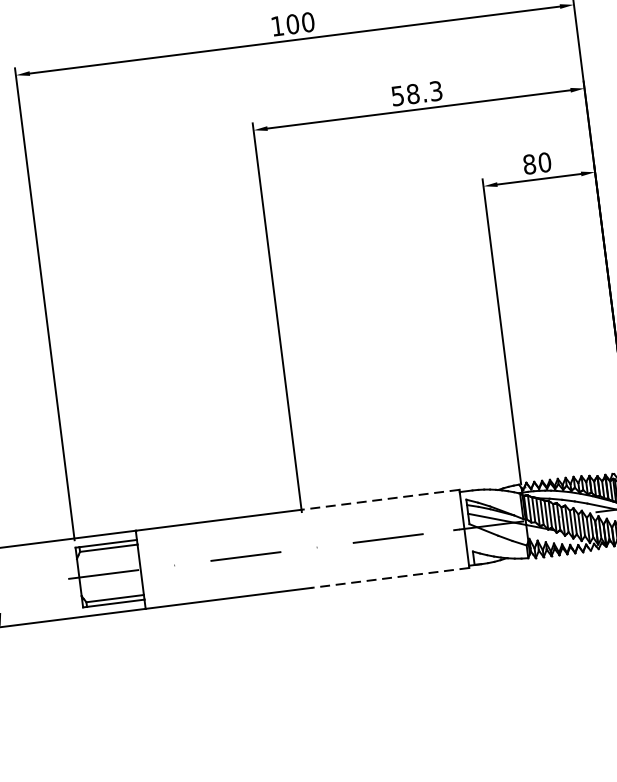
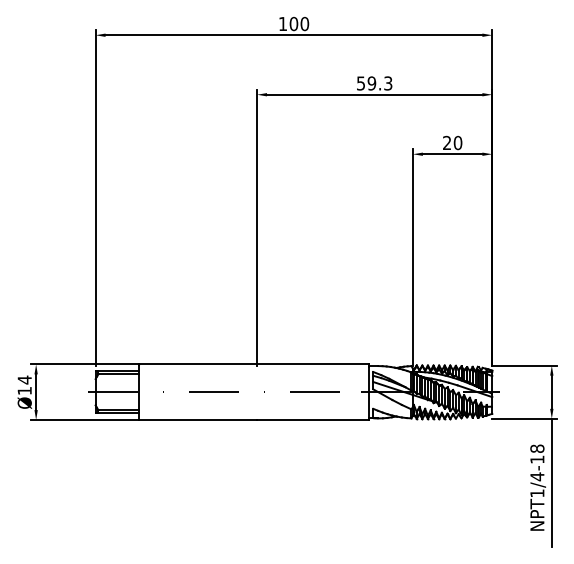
text: (412, 94) -> (371, 83), 58.3 -> 59.3
text: (530, 165) -> (447, 143), 80 -> 20
line: (379, 499) -> (312, 364), dashed -> solid
line: (389, 578) -> (312, 420), dashed -> solid

